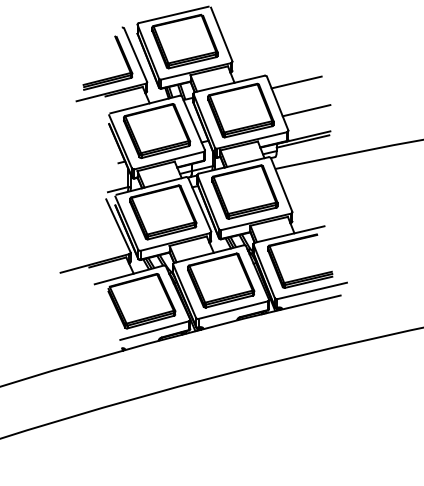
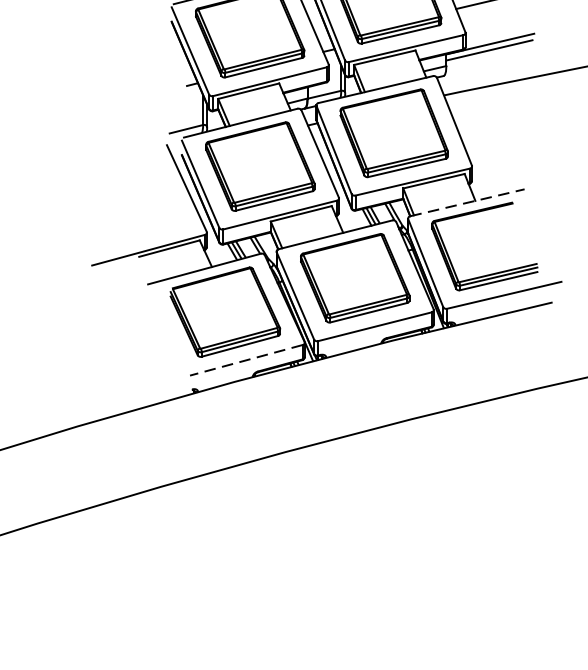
line: (289, 234) -> (467, 202), solid -> dashed
line: (154, 330) -> (246, 360), solid -> dashed

